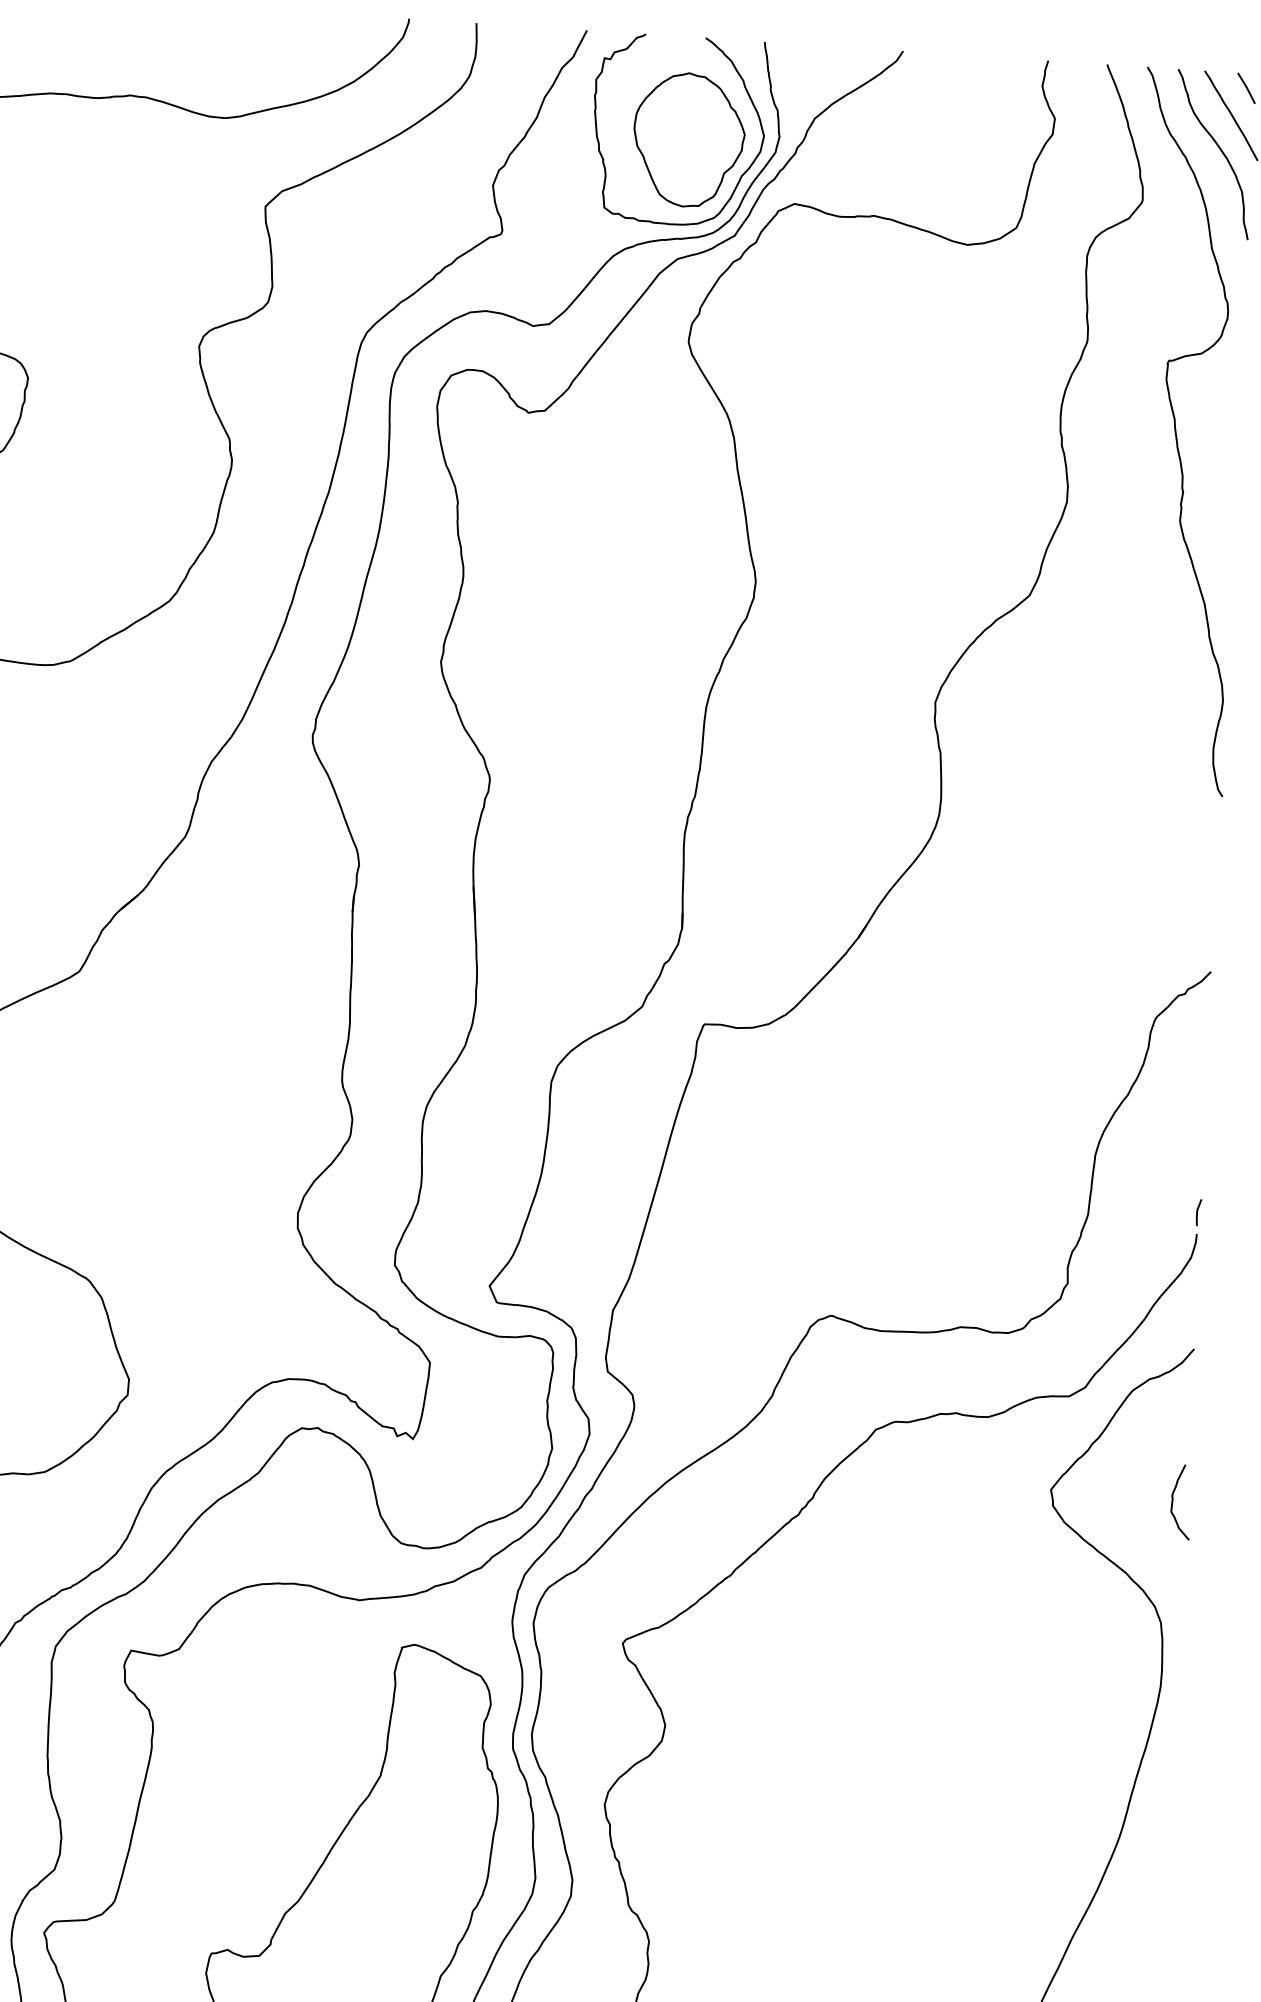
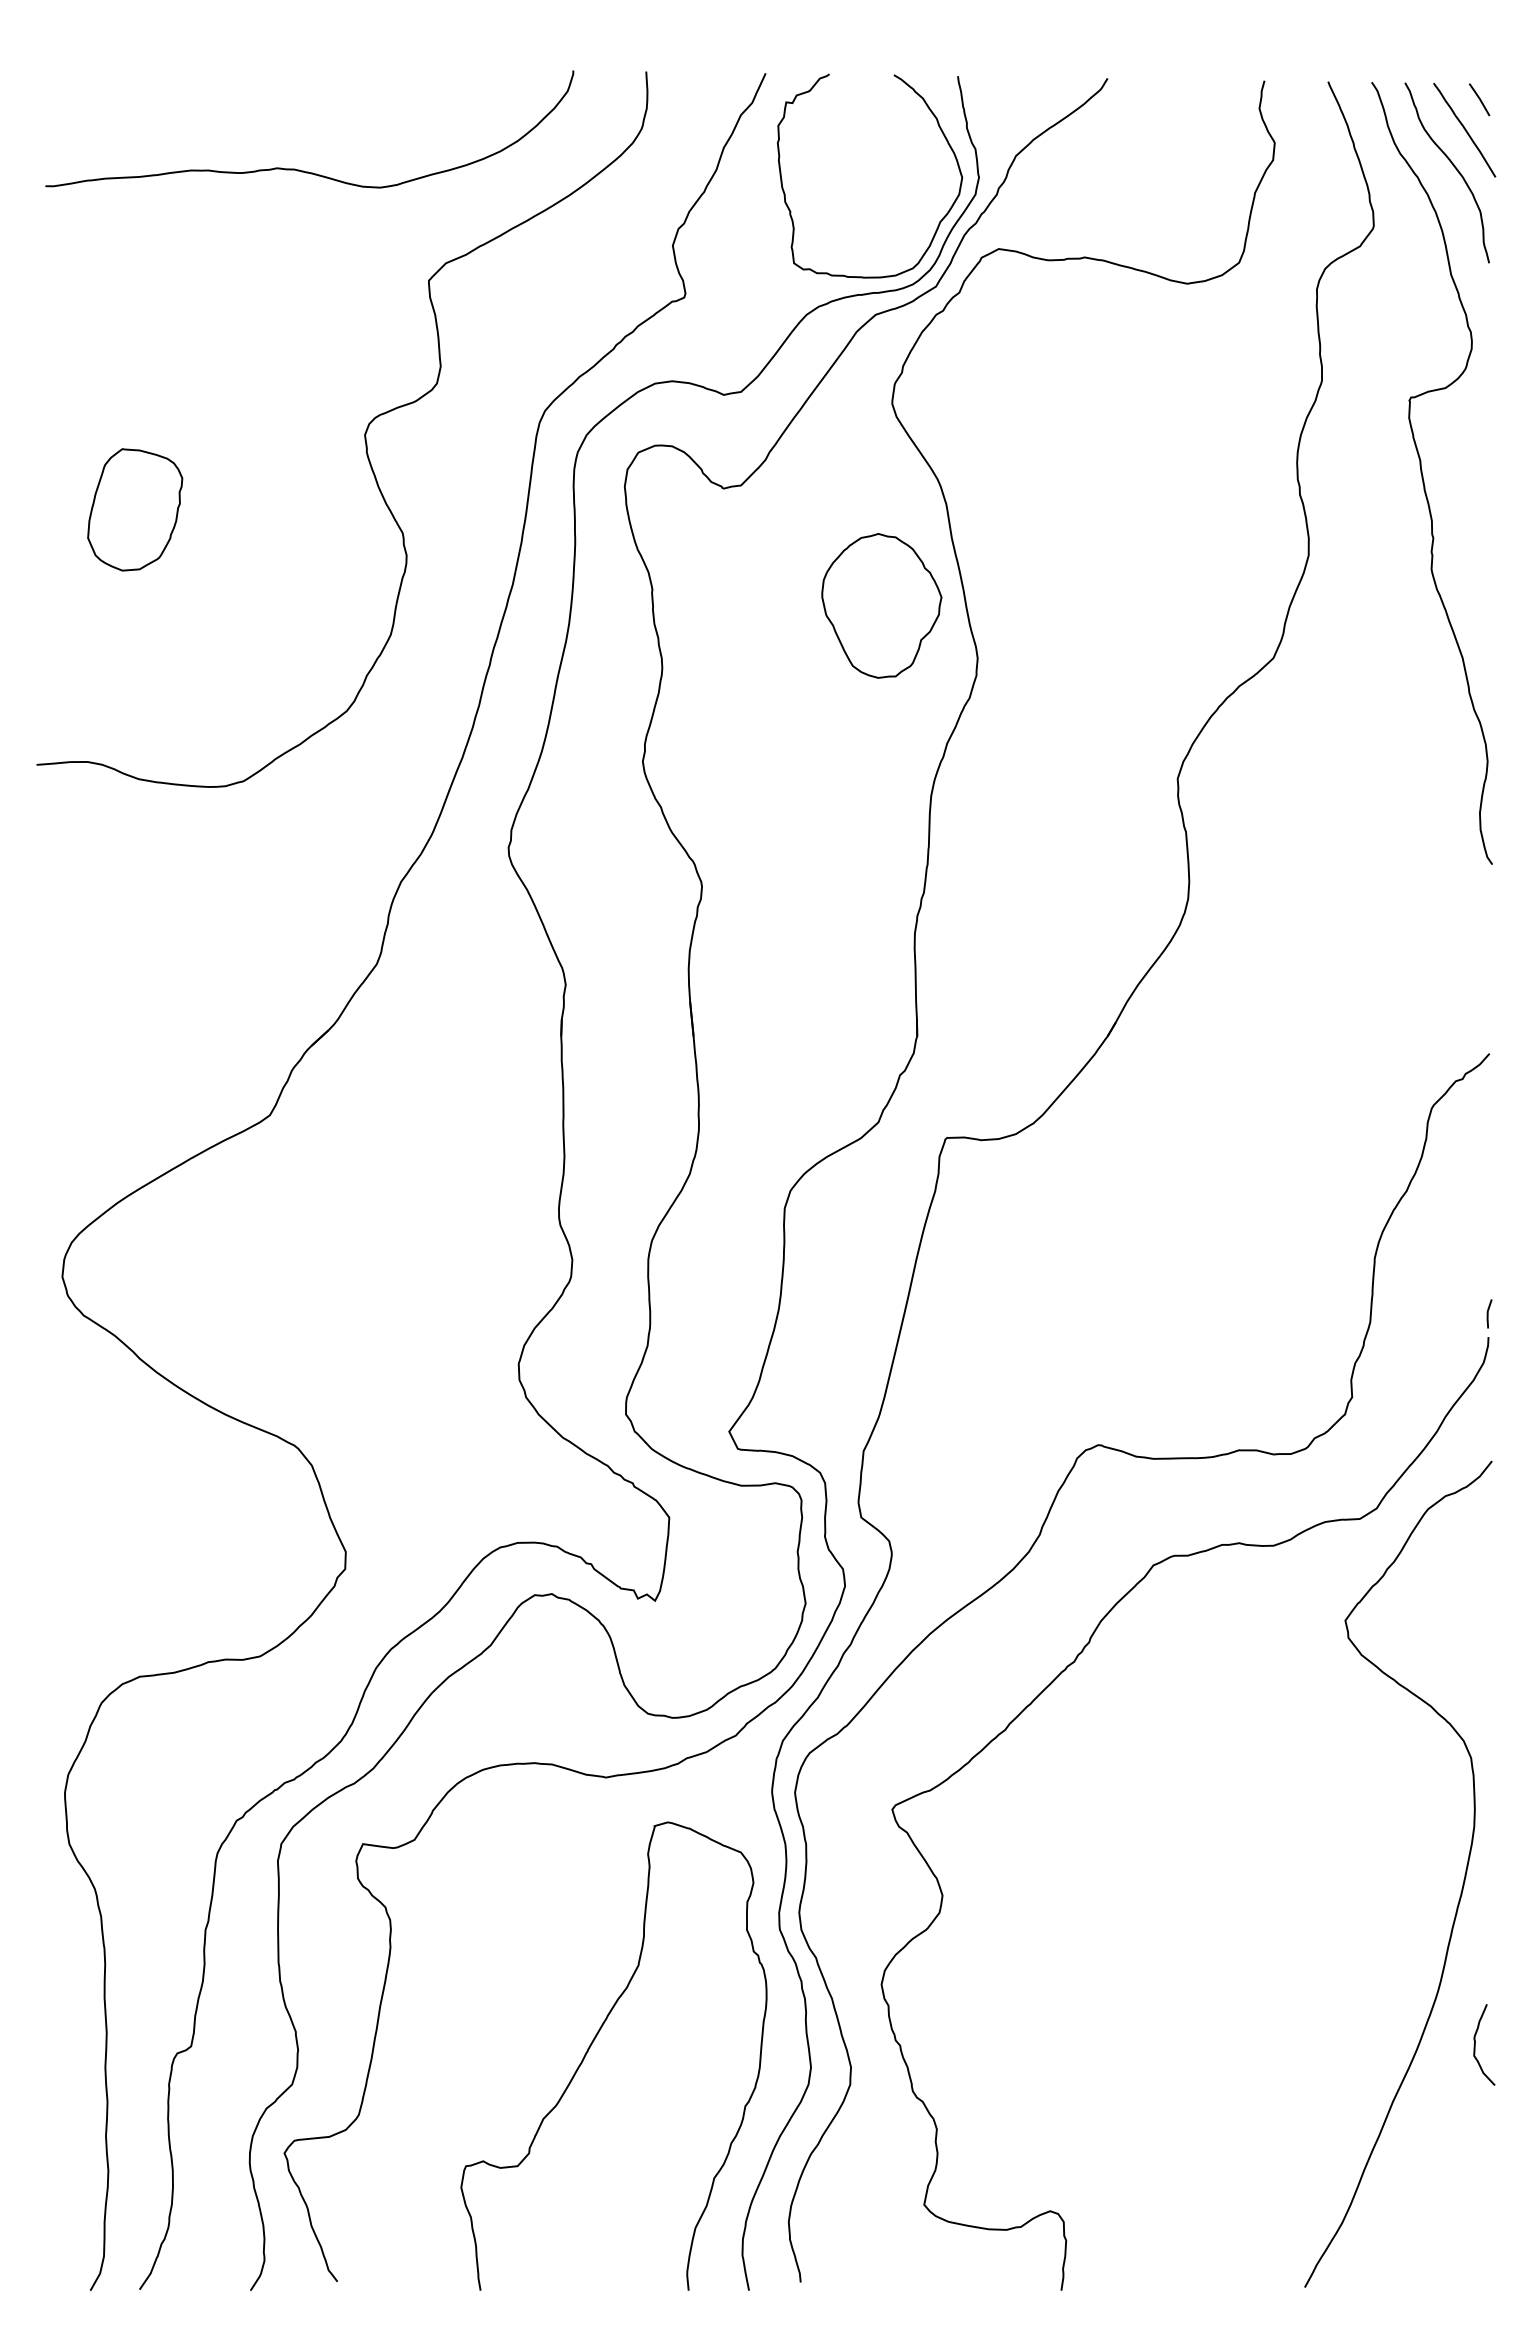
part: (688, 139) -> (881, 605), moved
curve: (1173, 1501) -> (1475, 2044), moved

